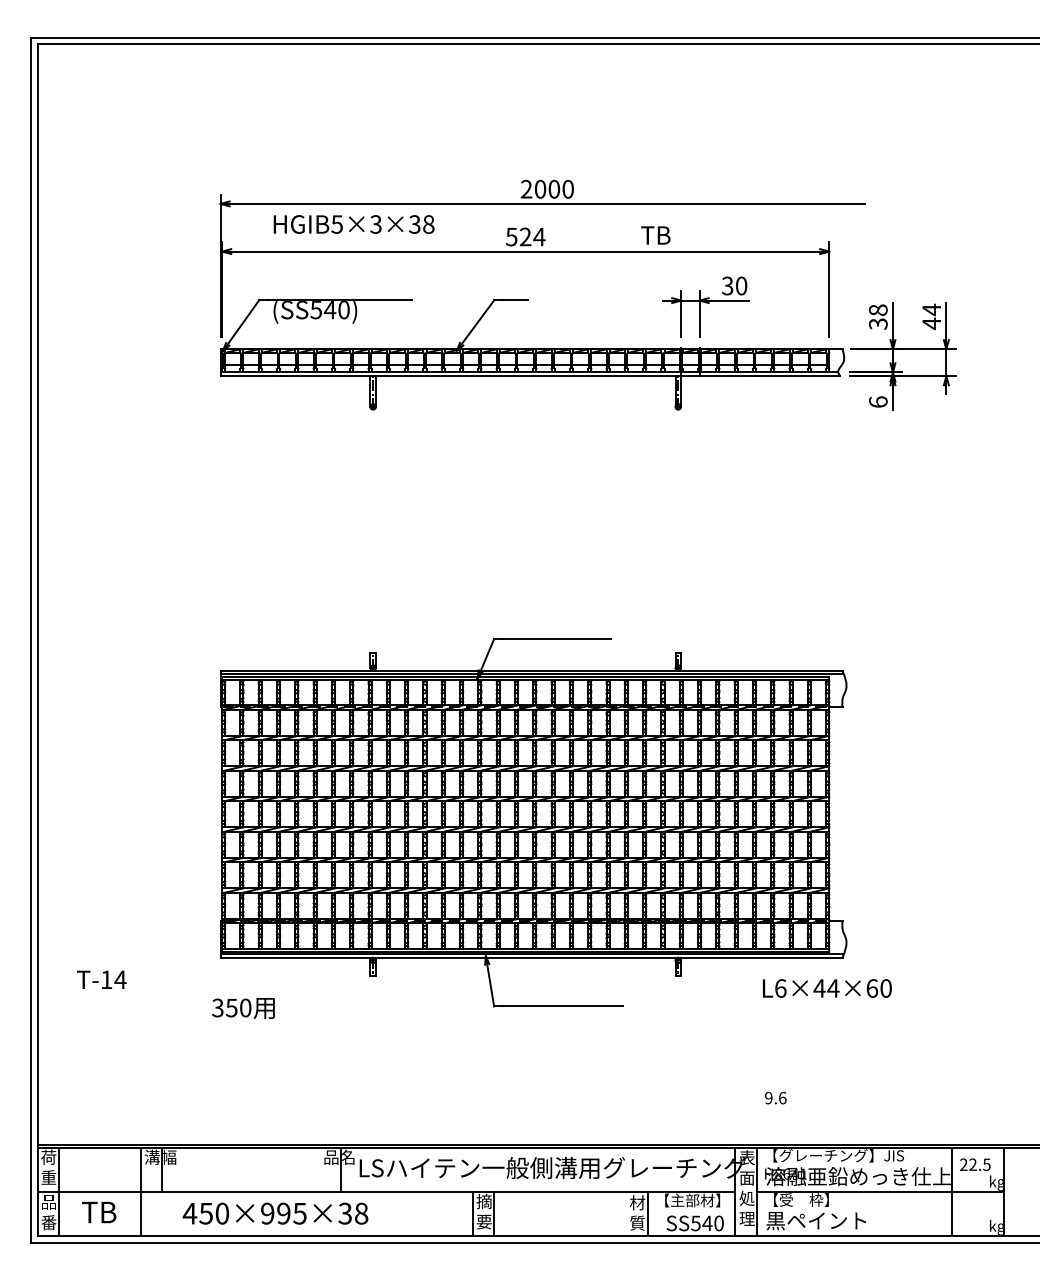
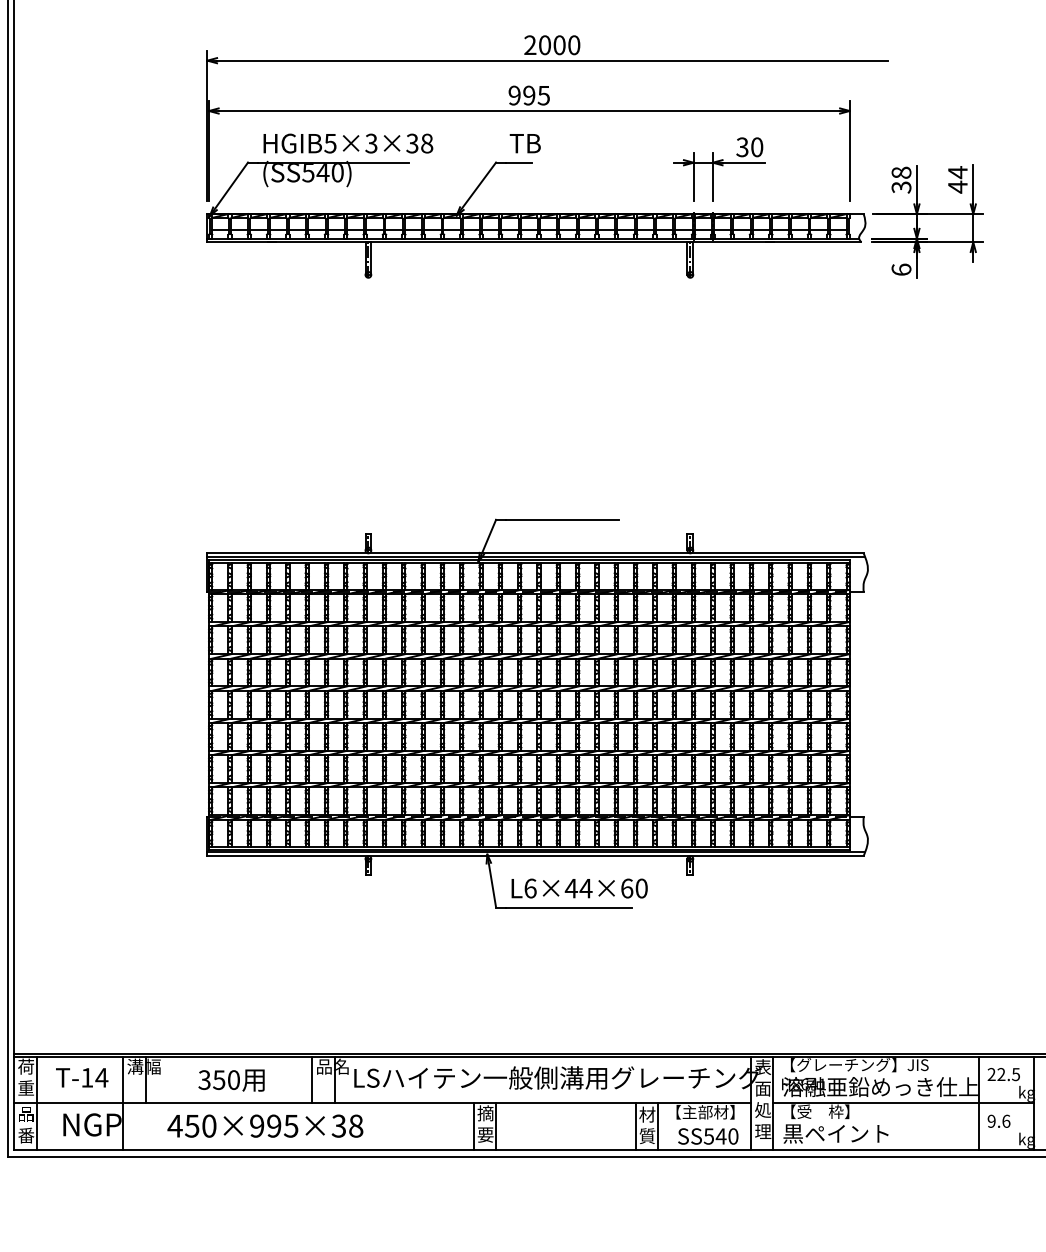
text: (353, 224) -> (347, 143), moved
text: (655, 235) -> (524, 143), moved
text: (525, 236) -> (529, 95), 524 -> 995
text: (101, 979) -> (81, 1077), moved
text: (826, 988) -> (578, 888), moved
text: (243, 1008) -> (231, 1080), moved
text: (775, 1097) -> (998, 1120), moved
line: (319, 1169) -> (311, 1079), added
text: (110, 1212) -> (91, 1124), TB -> NGP
line: (626, 1214) -> (635, 1127), added

